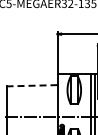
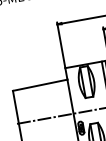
line: (31, 85) -> (39, 85), dashed -> solid

